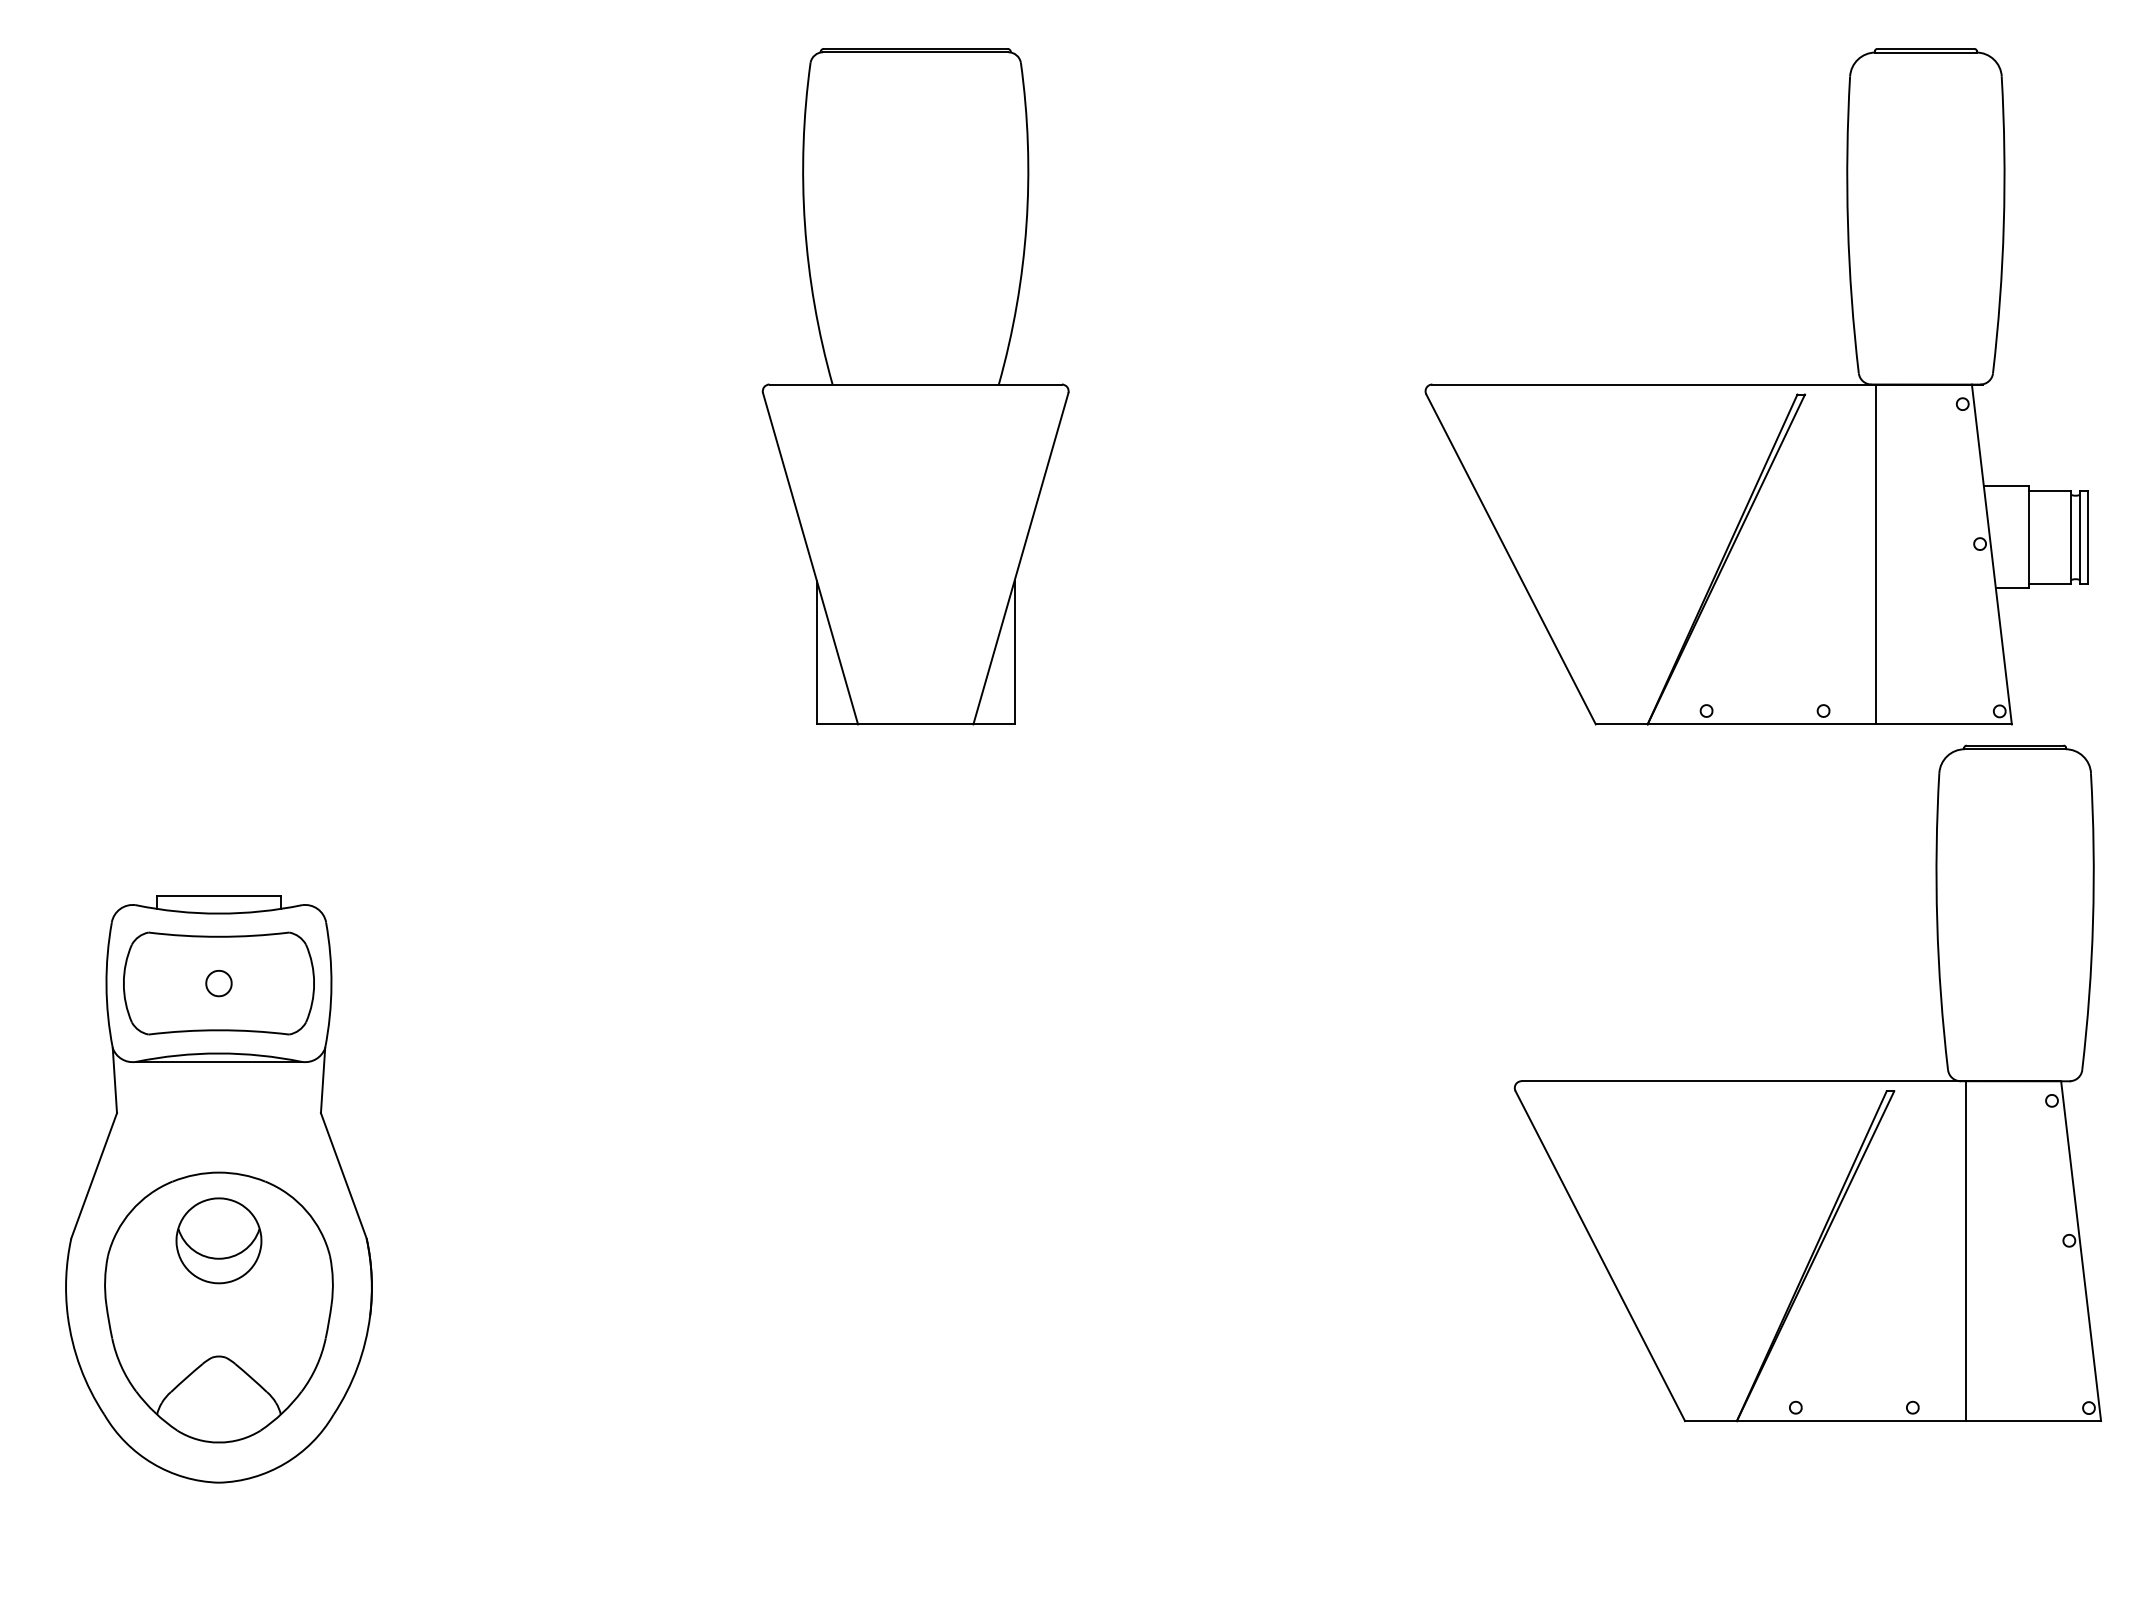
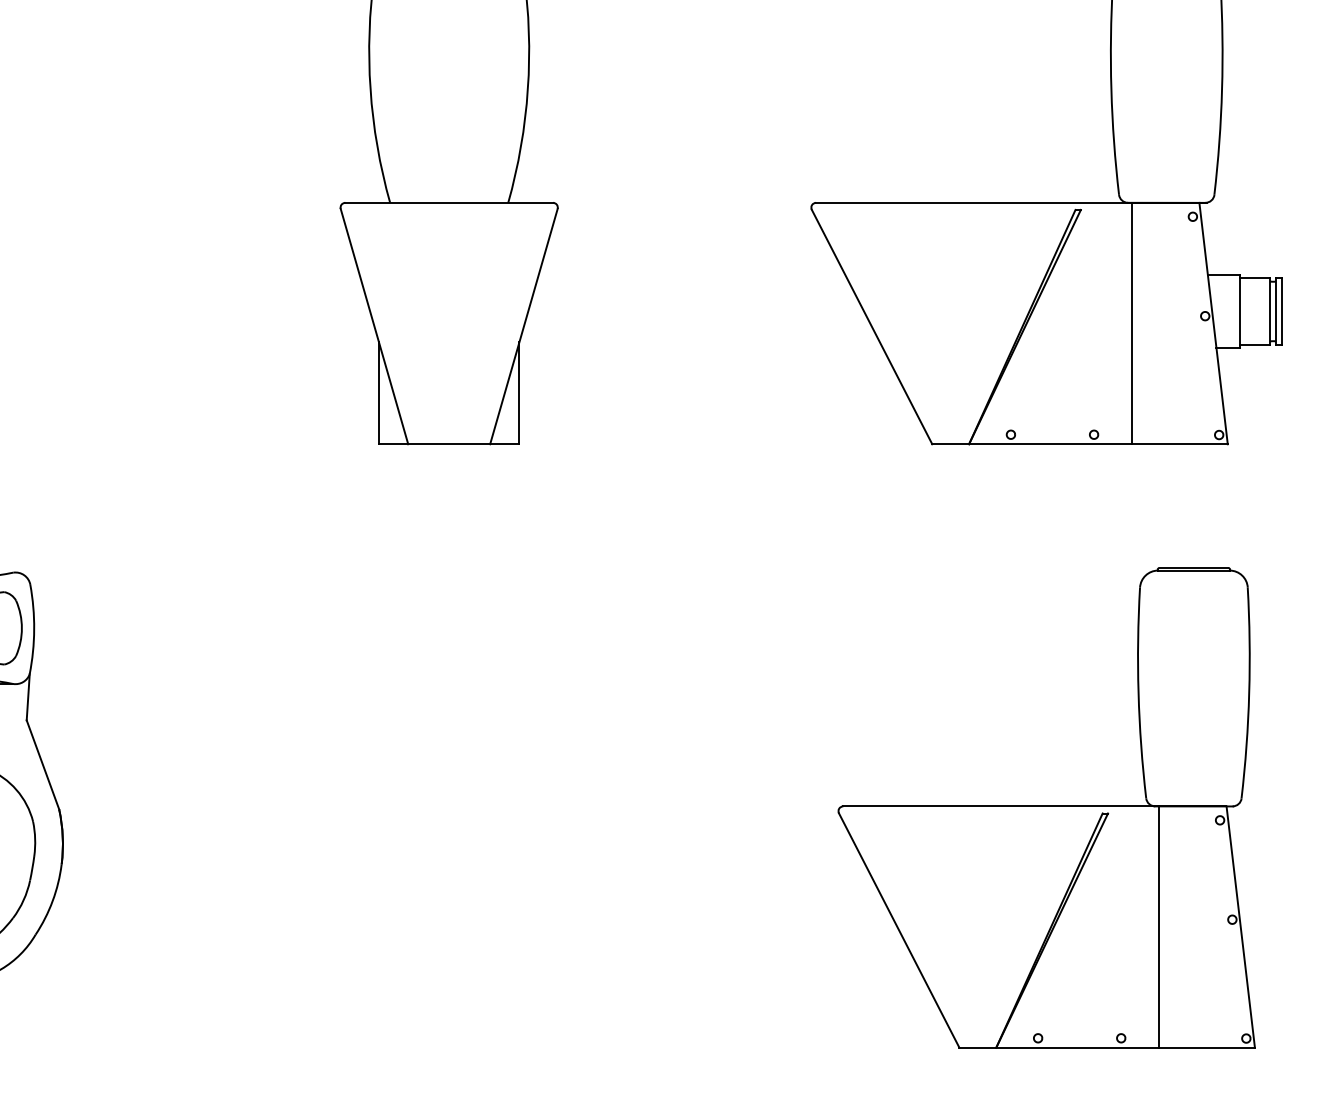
part: (1807, 1083) -> (1046, 808), moved

